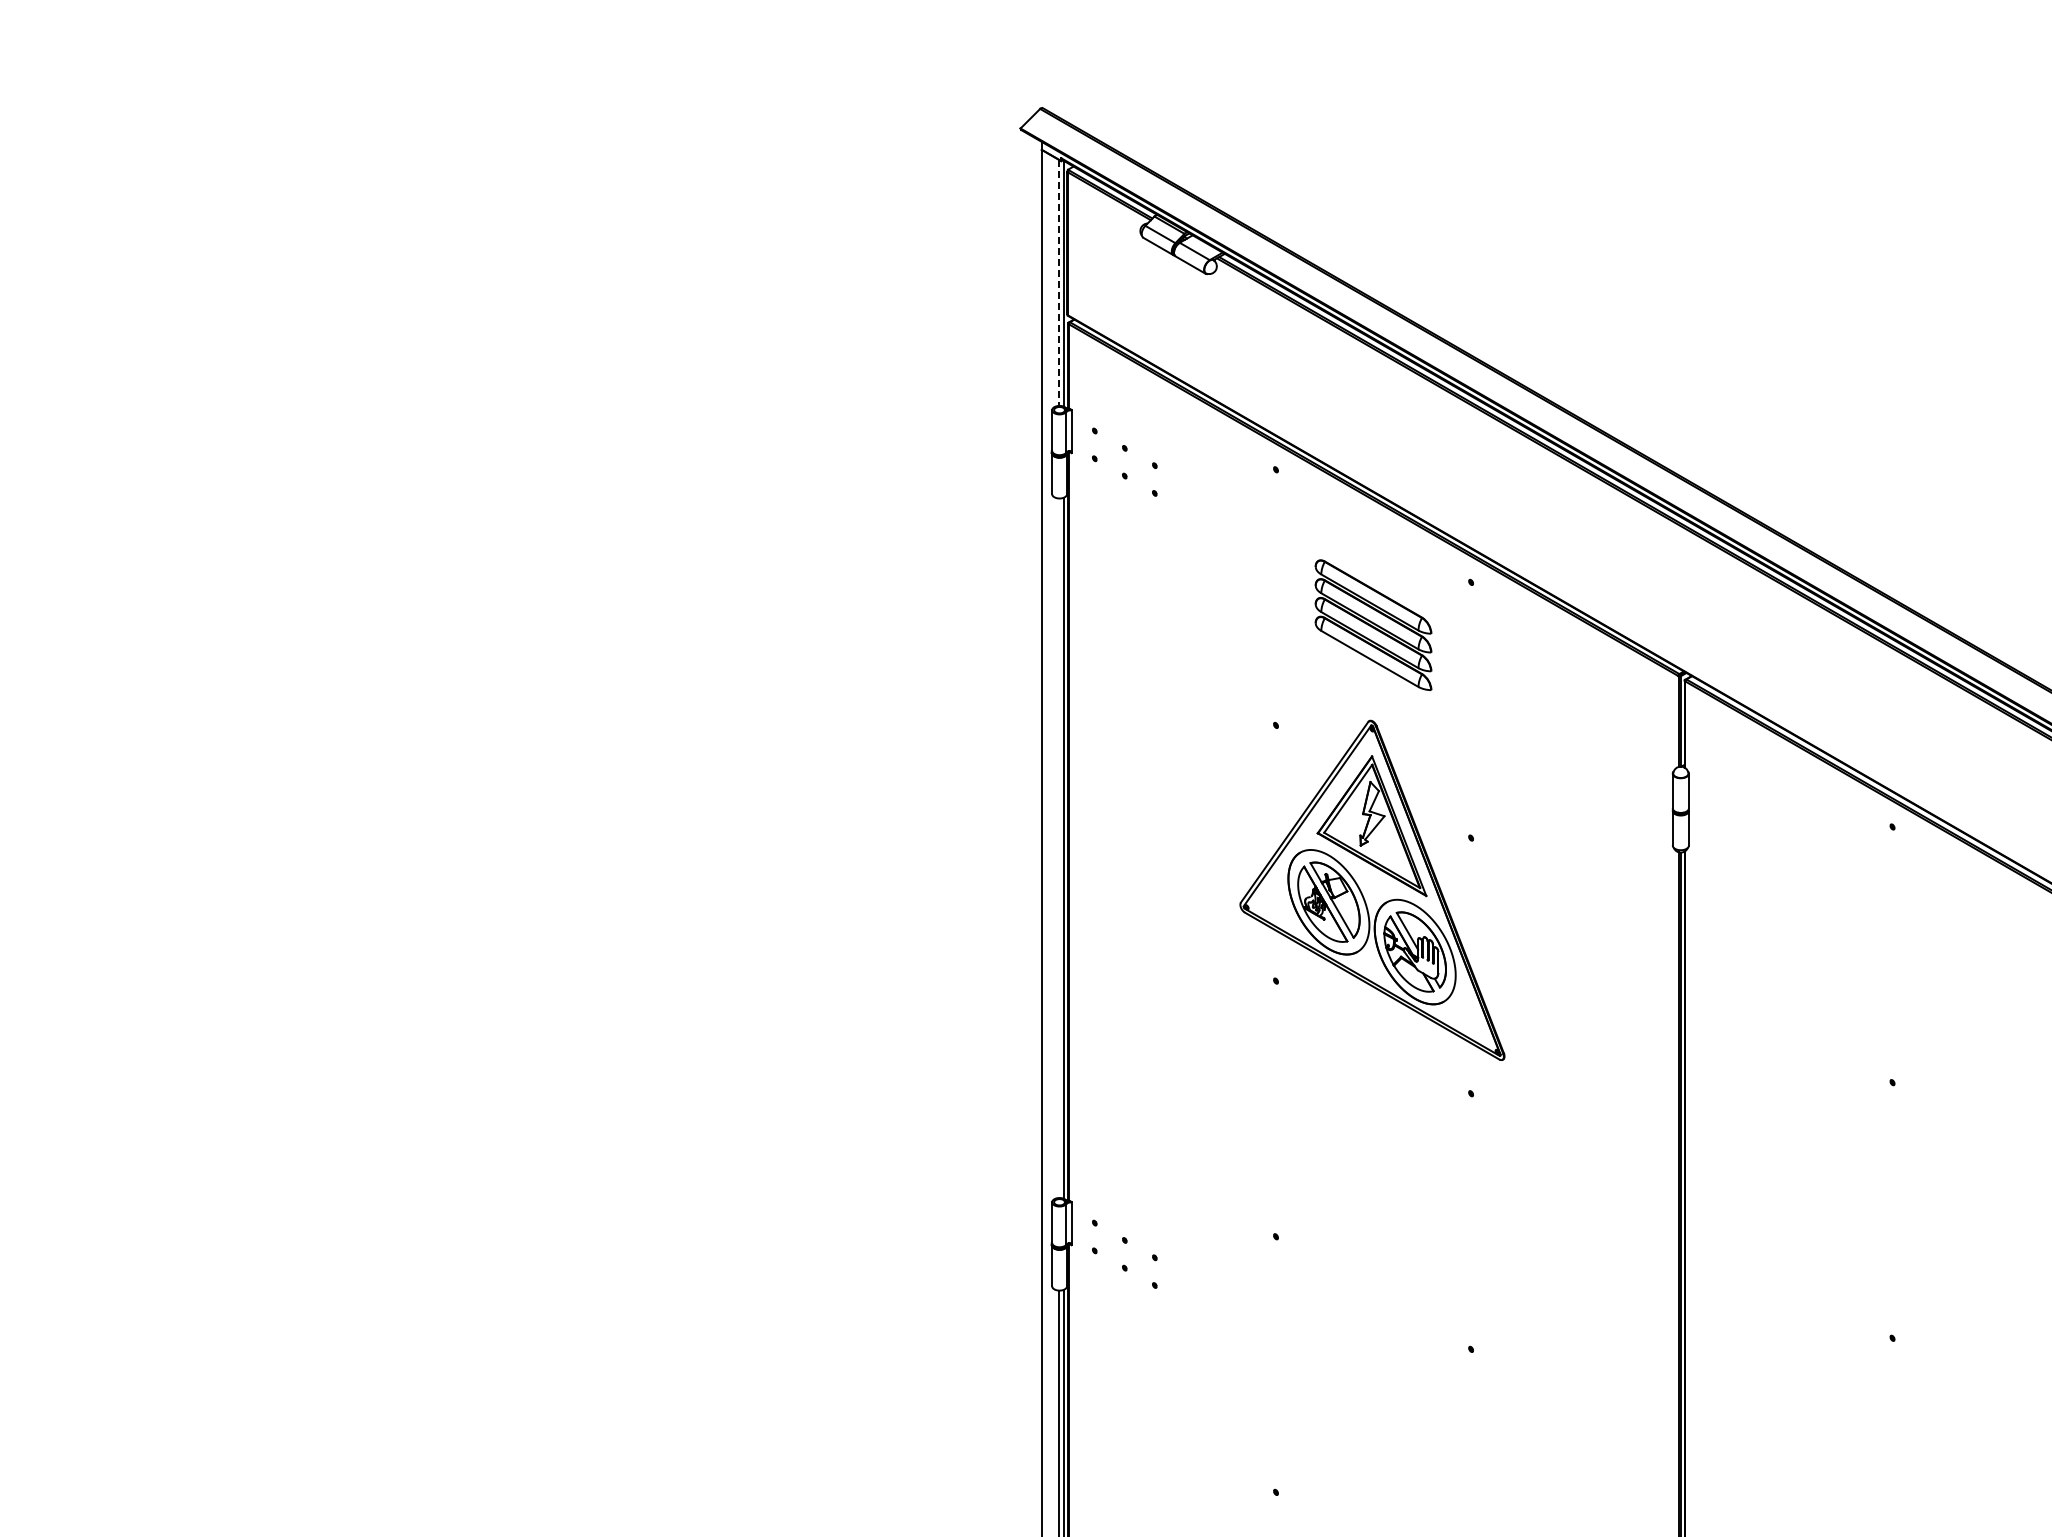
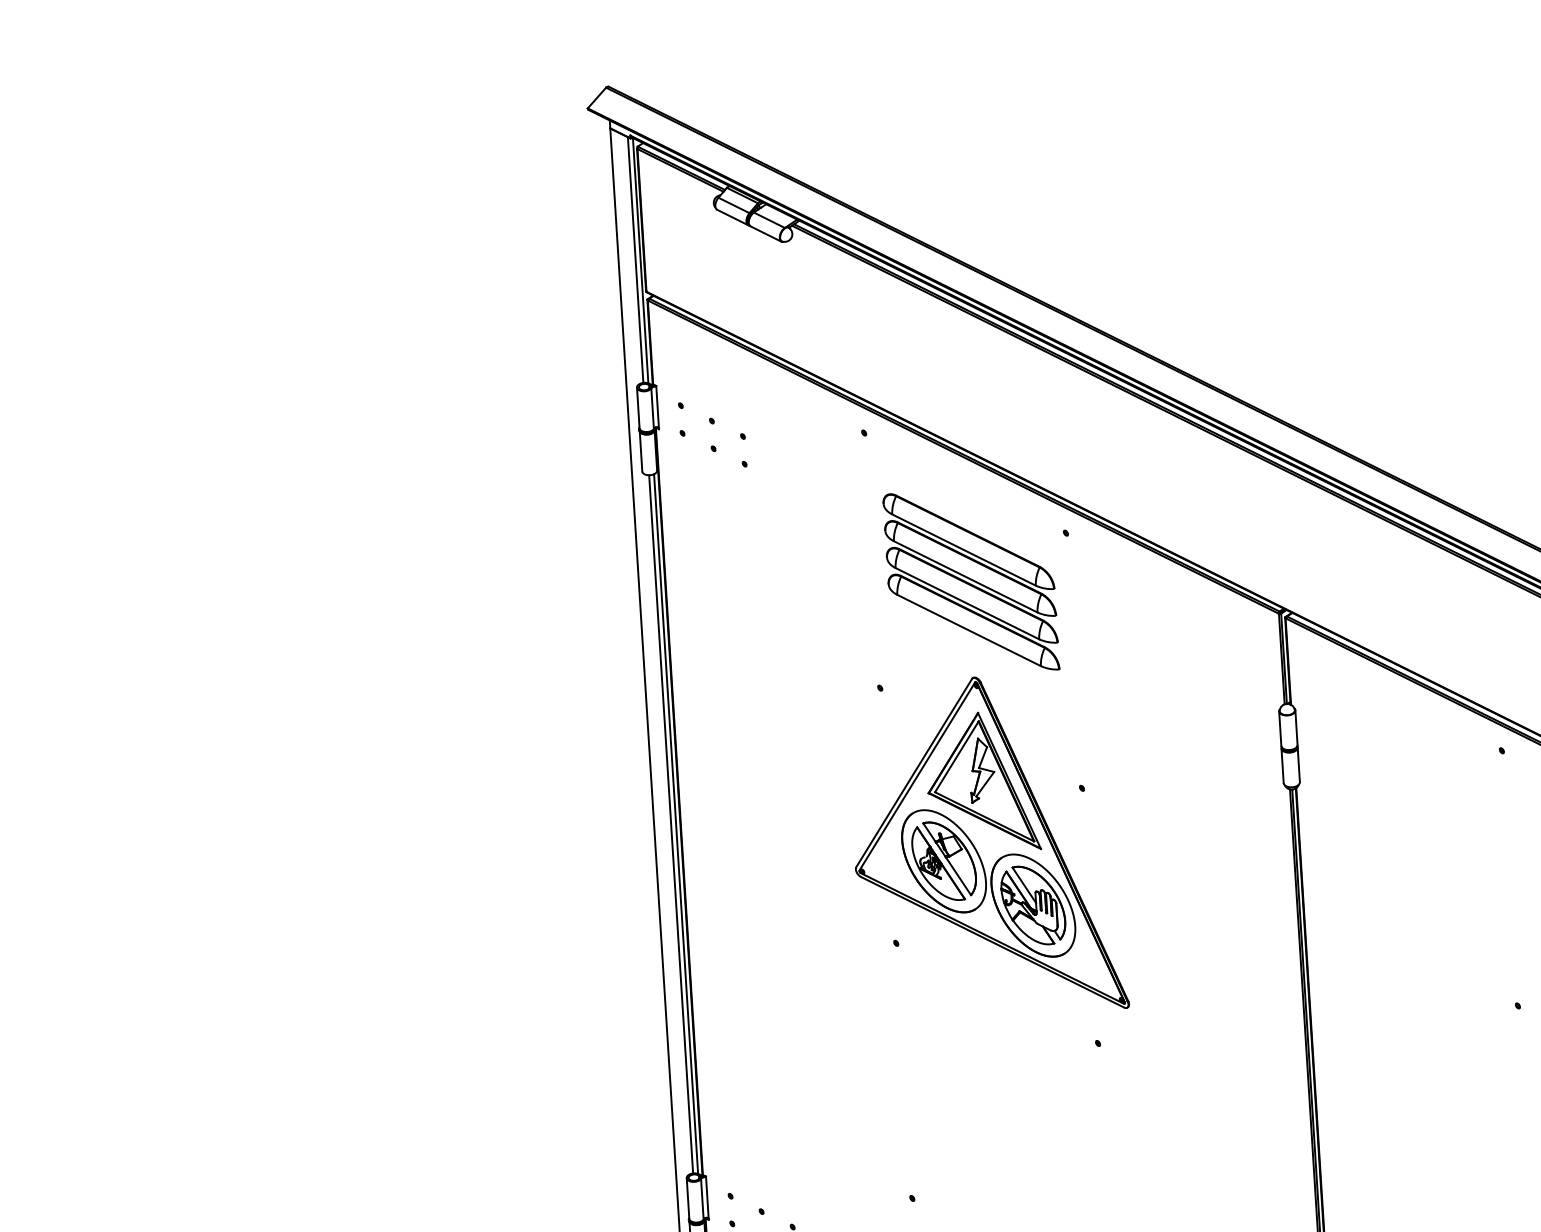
line: (1058, 283) -> (635, 260), dashed -> solid
part: (1373, 624) -> (971, 581), size x1.43
line: (1058, 848) -> (670, 824), added

